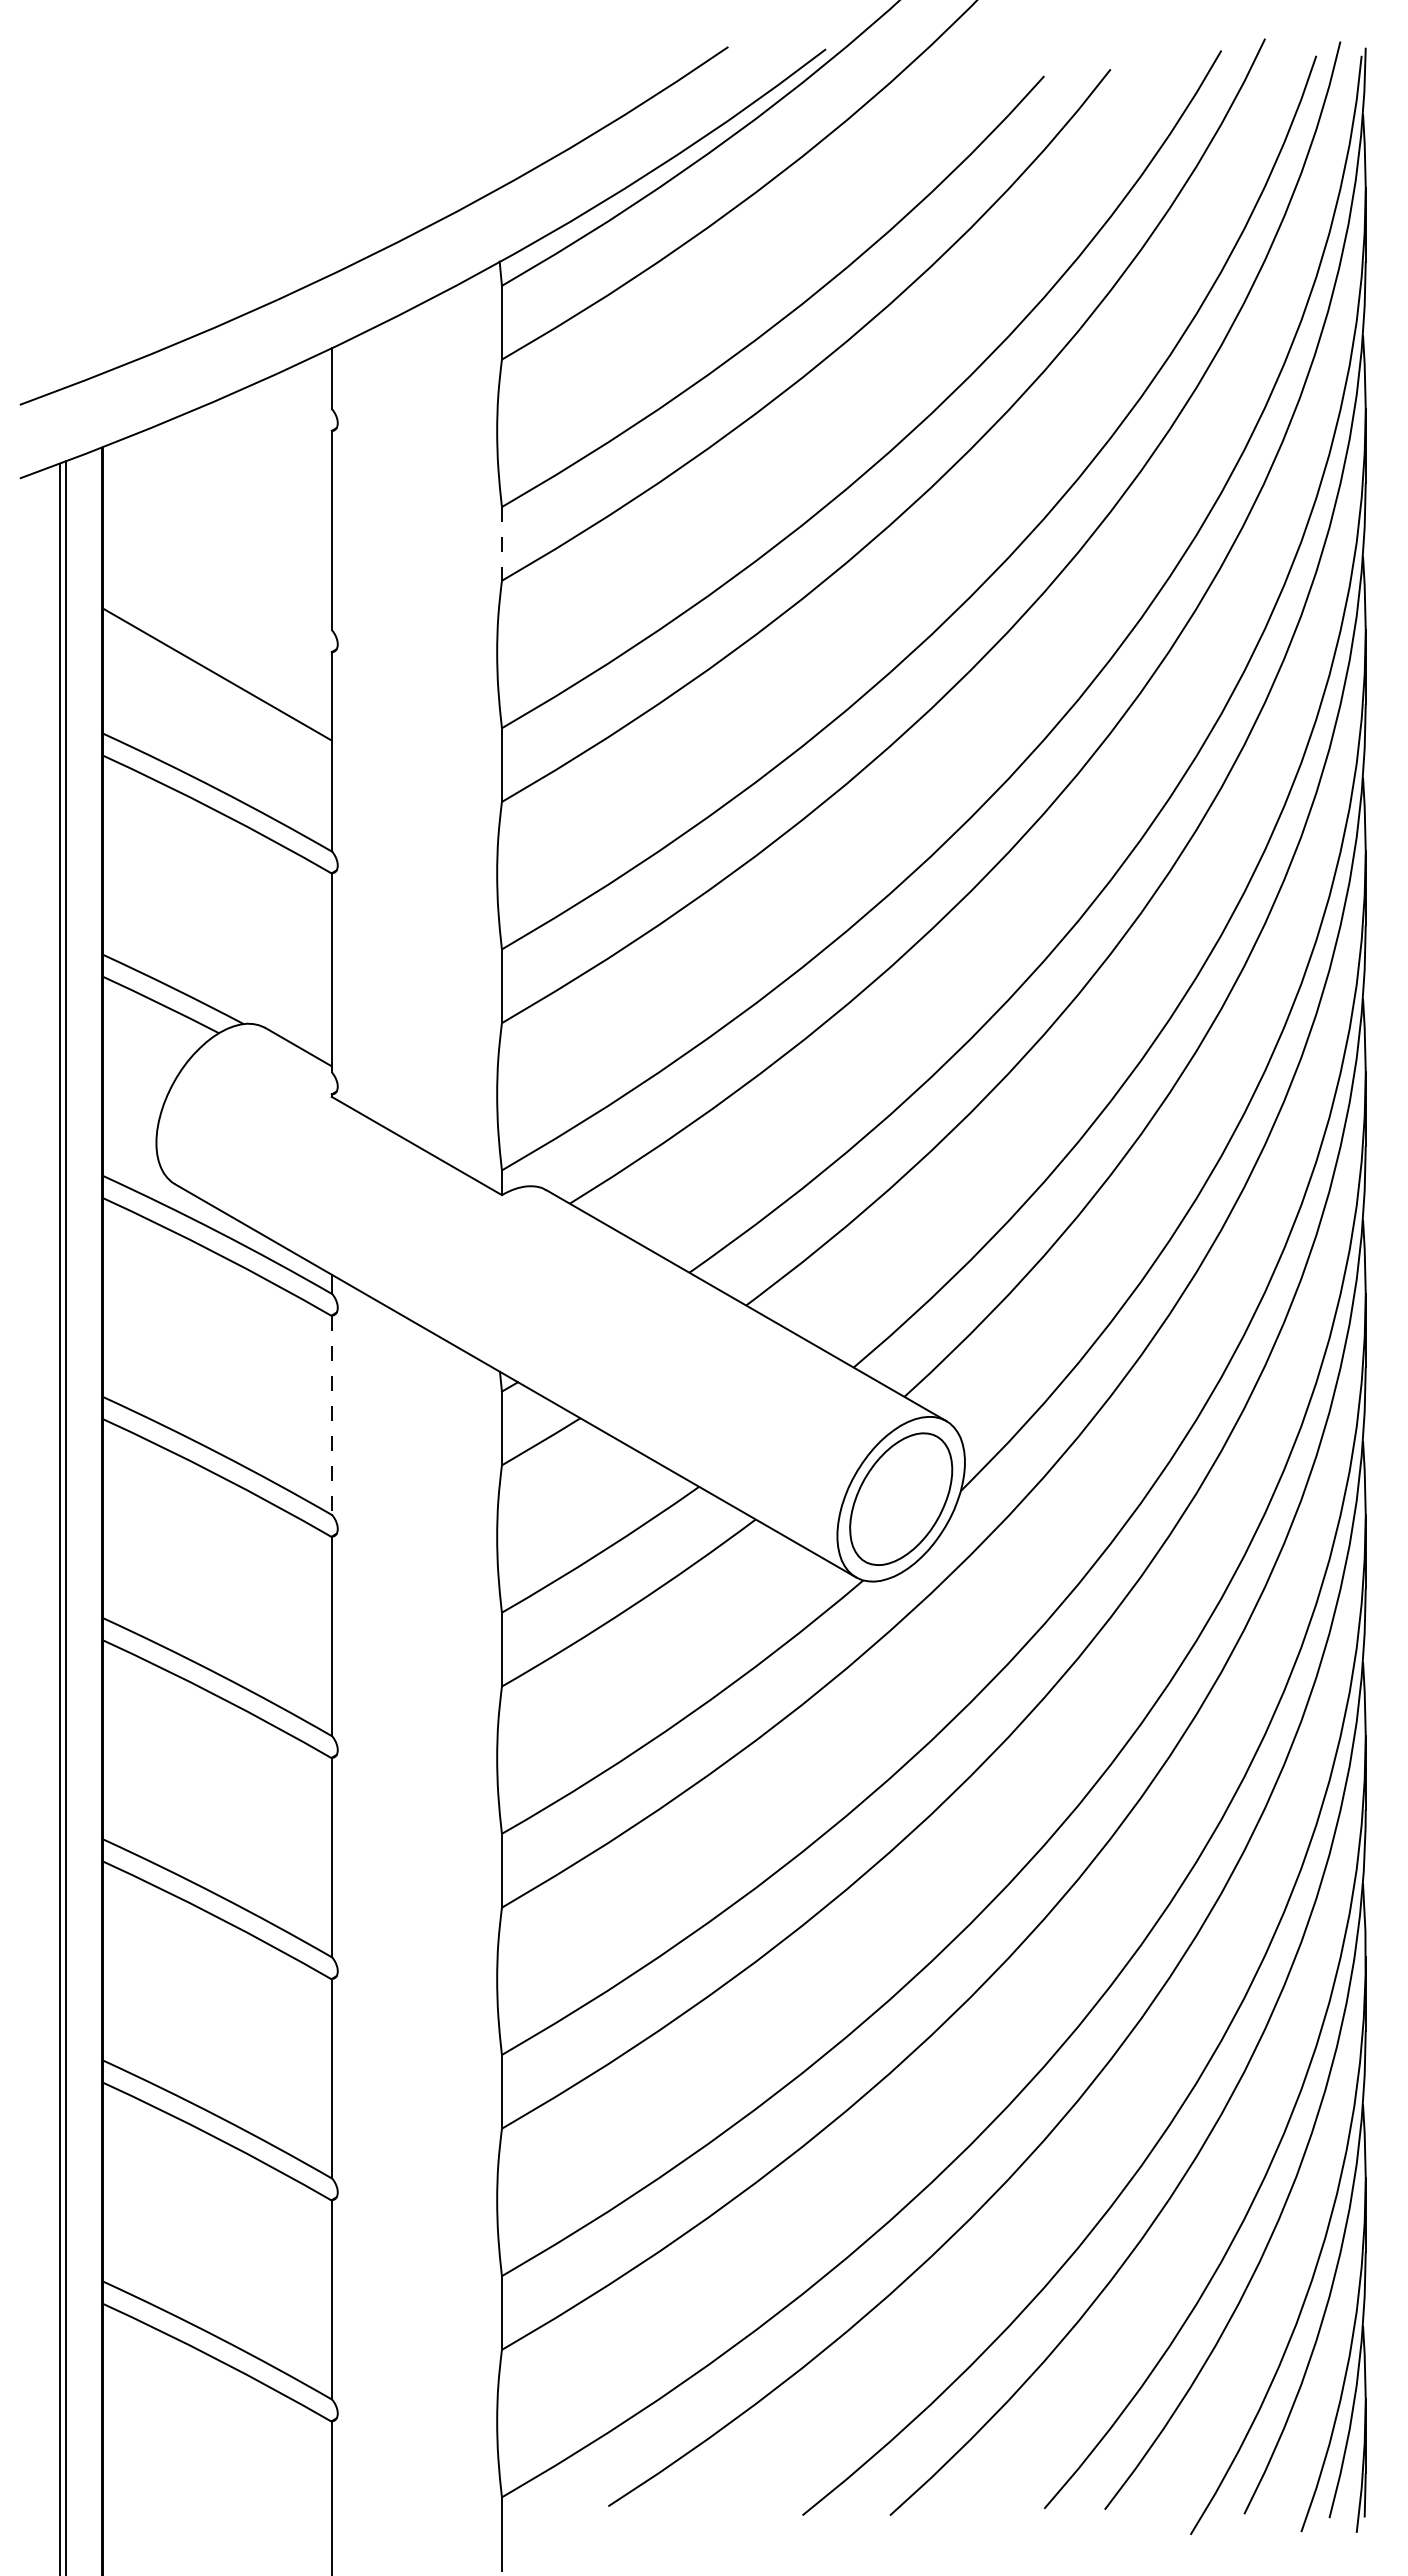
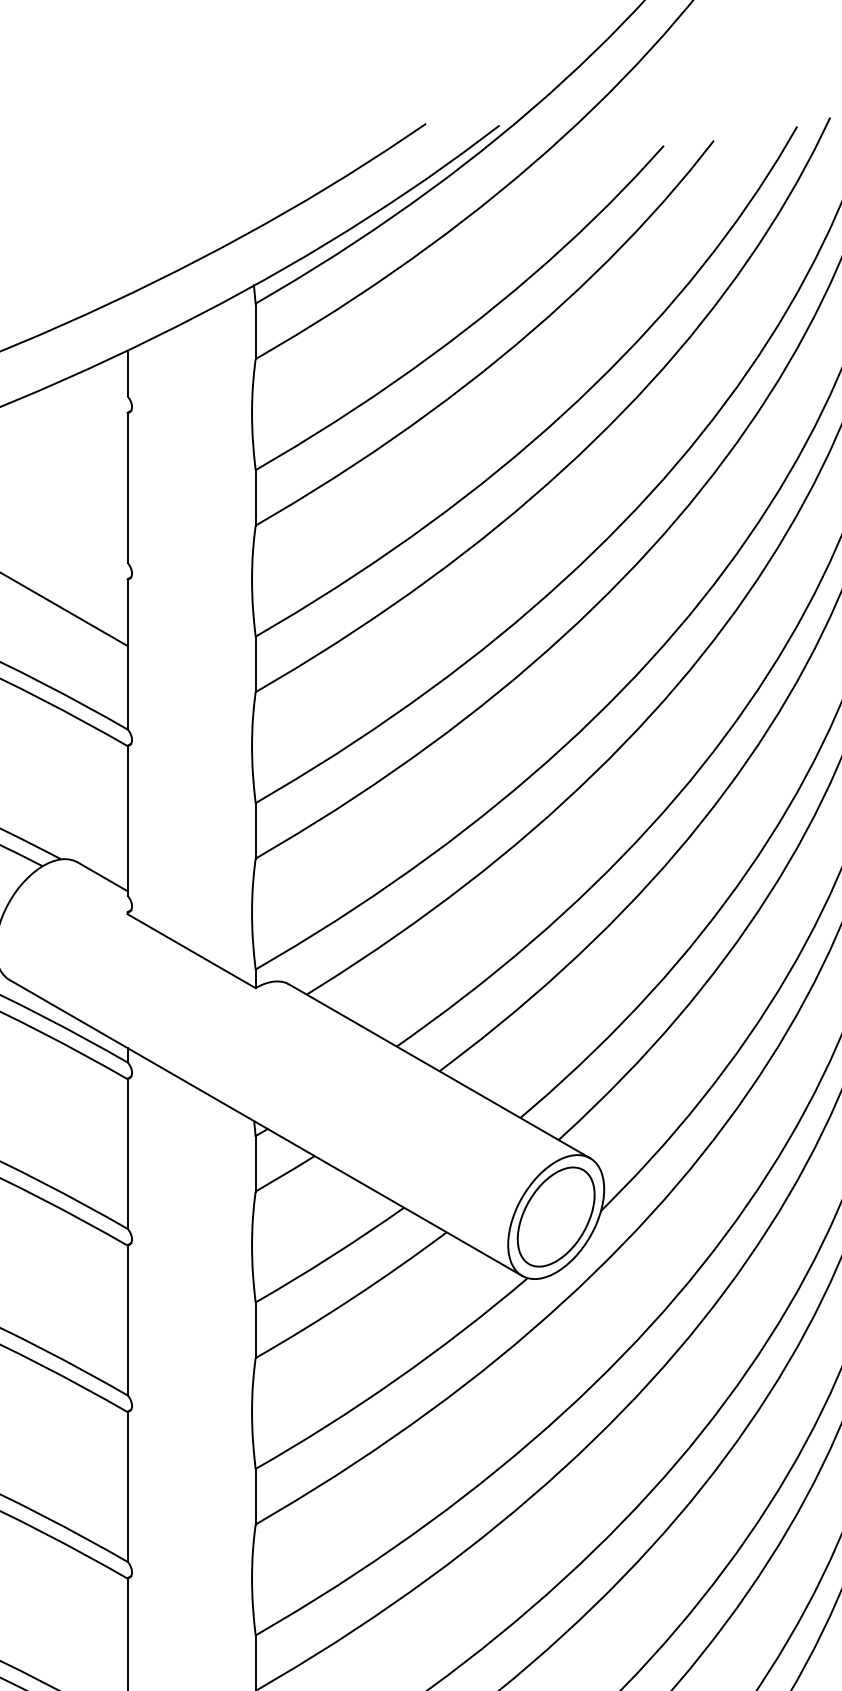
line: (501, 543) -> (255, 497), dashed -> solid
line: (331, 1415) -> (127, 1154), dashed -> solid

